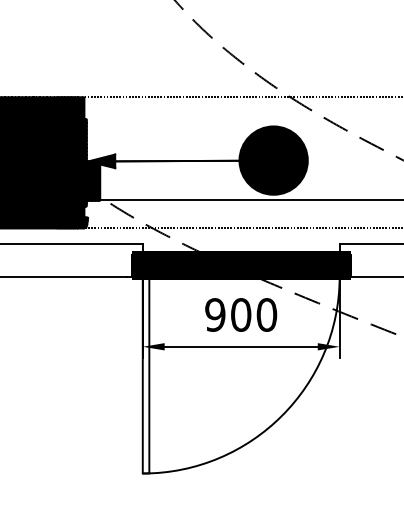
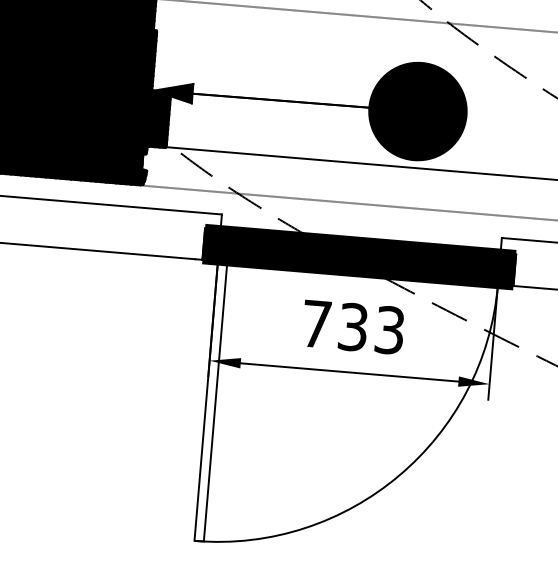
text: (241, 314) -> (353, 326), 900 -> 733

